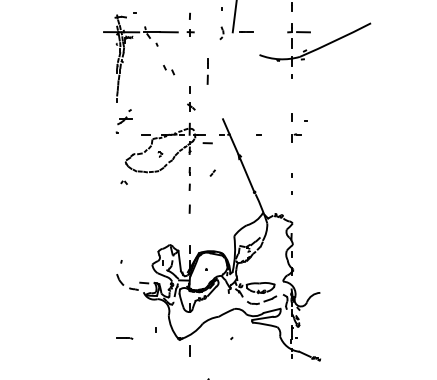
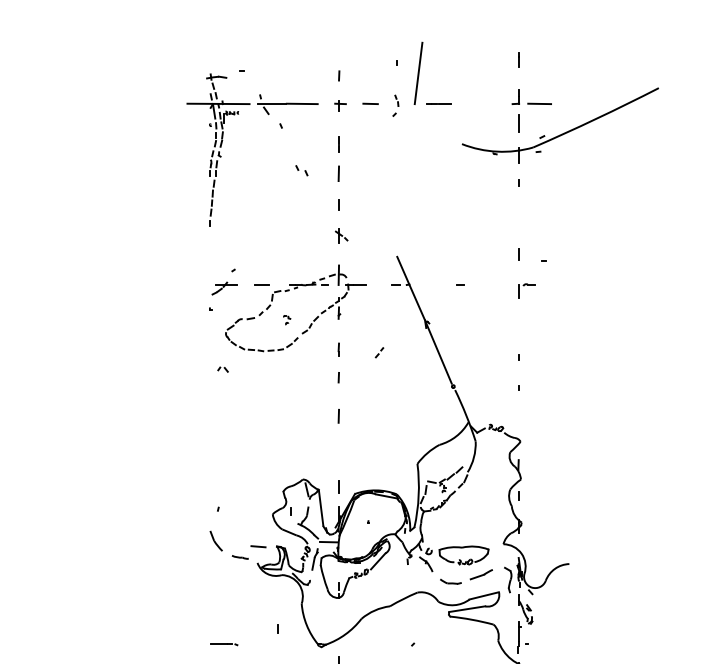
line: (207, 68) -> (338, 153), moved
part: (168, 69) -> (301, 169), size x0.62
part: (123, 121) -> (221, 289), moved
line: (207, 143) -> (370, 104), moved

